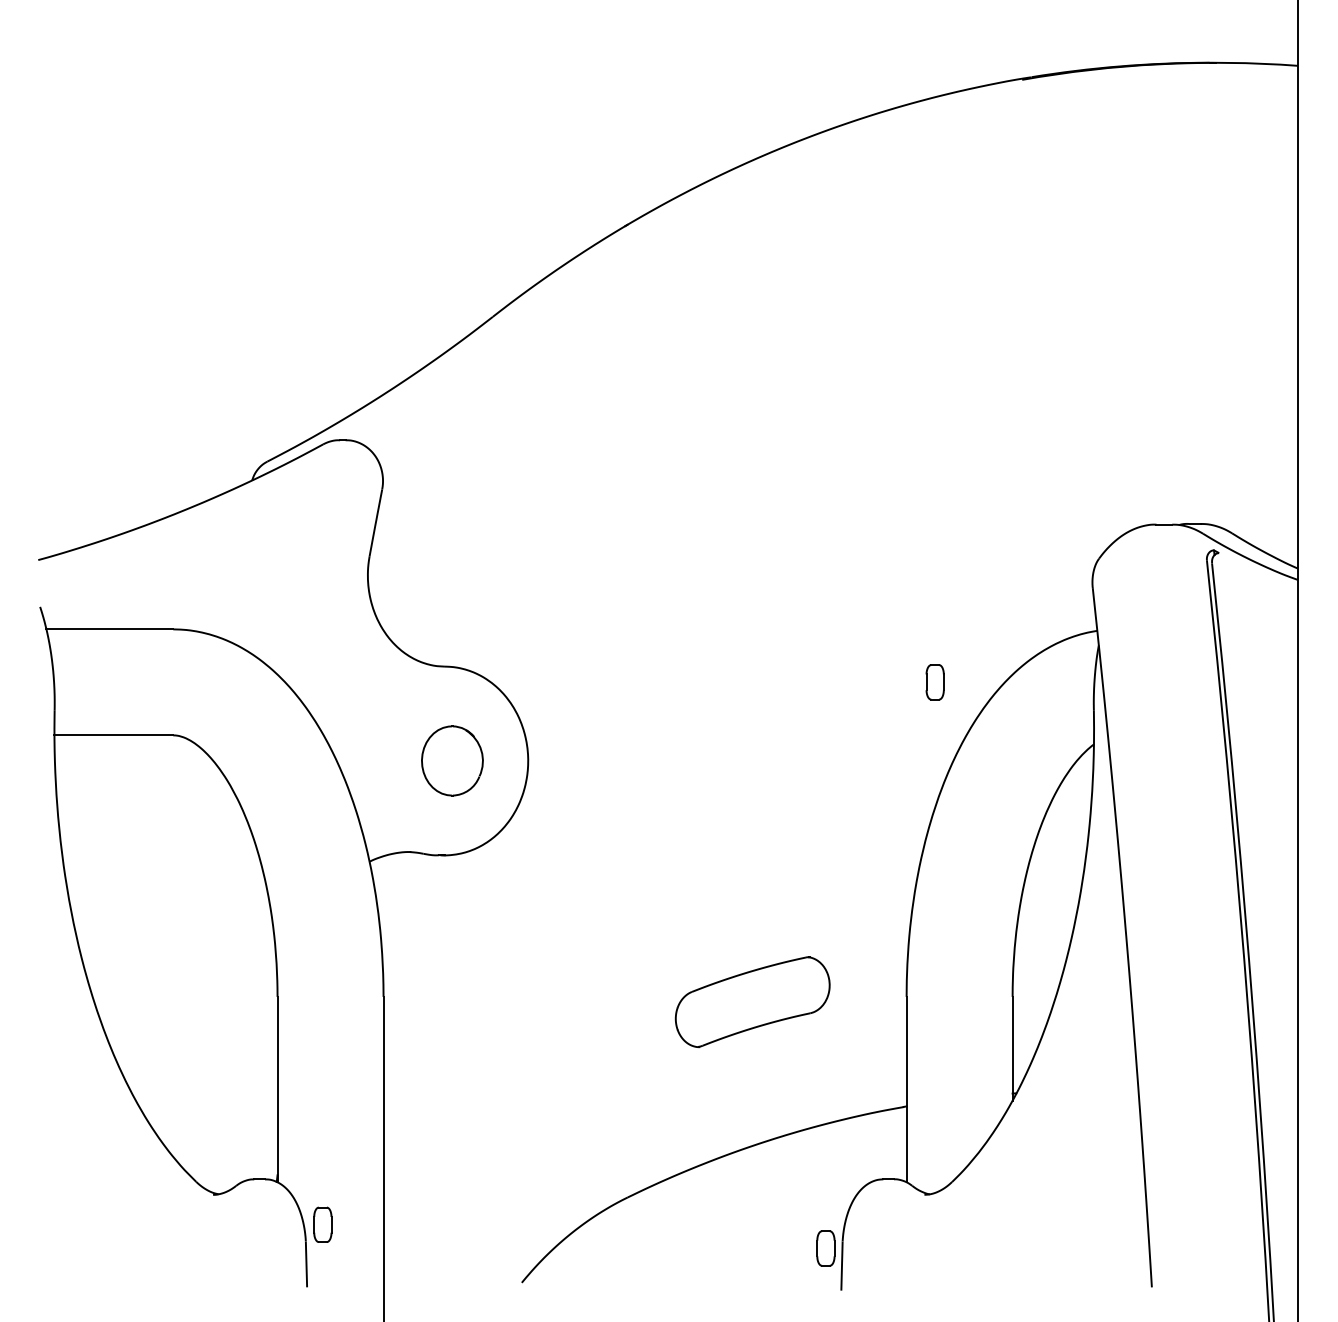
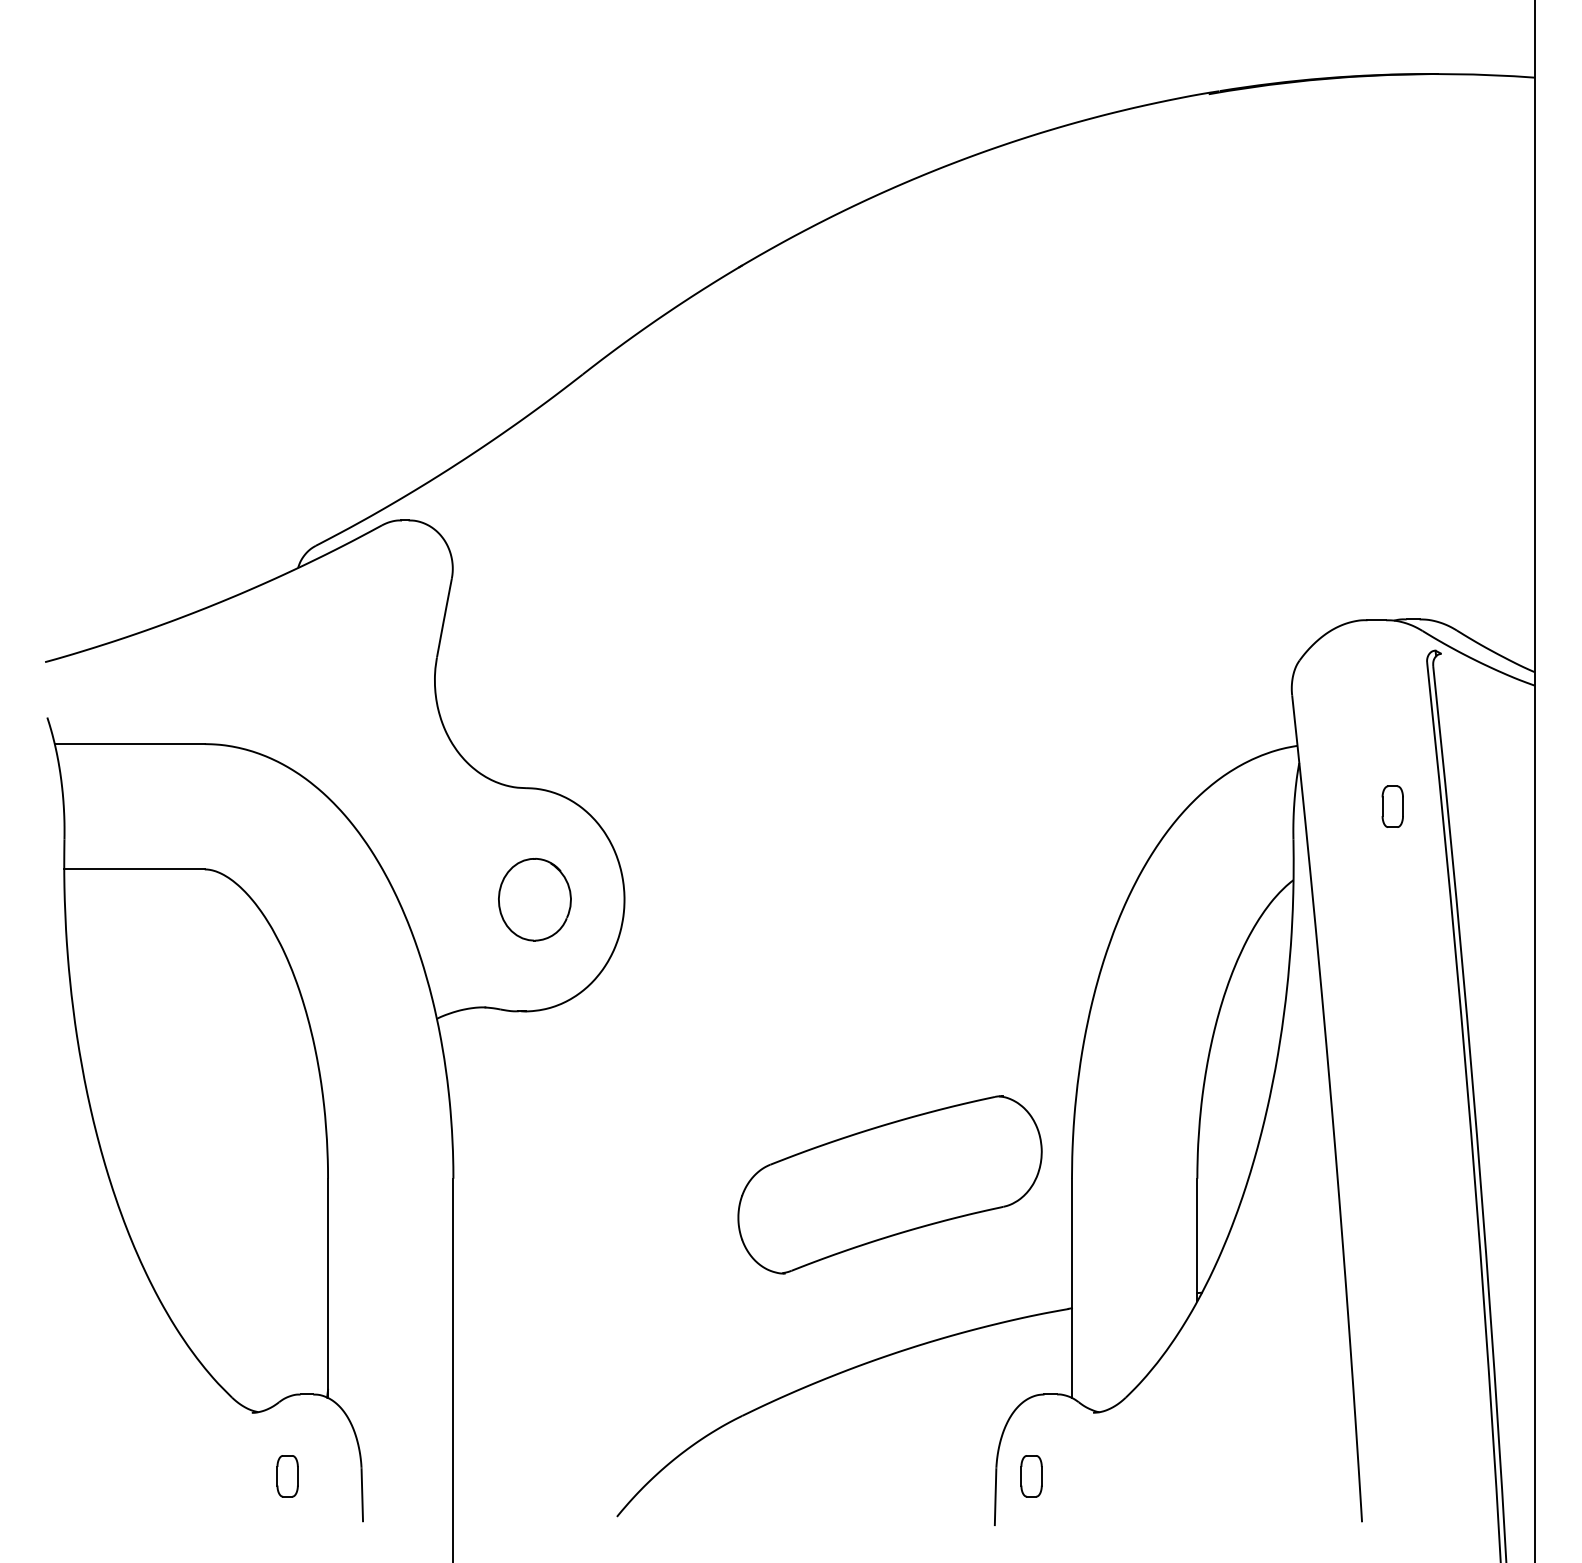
part: (934, 682) -> (1392, 806), moved
part: (752, 1001) -> (889, 1184), size x1.67
part: (322, 1225) -> (287, 1476), moved
part: (825, 1248) -> (1031, 1476), moved

